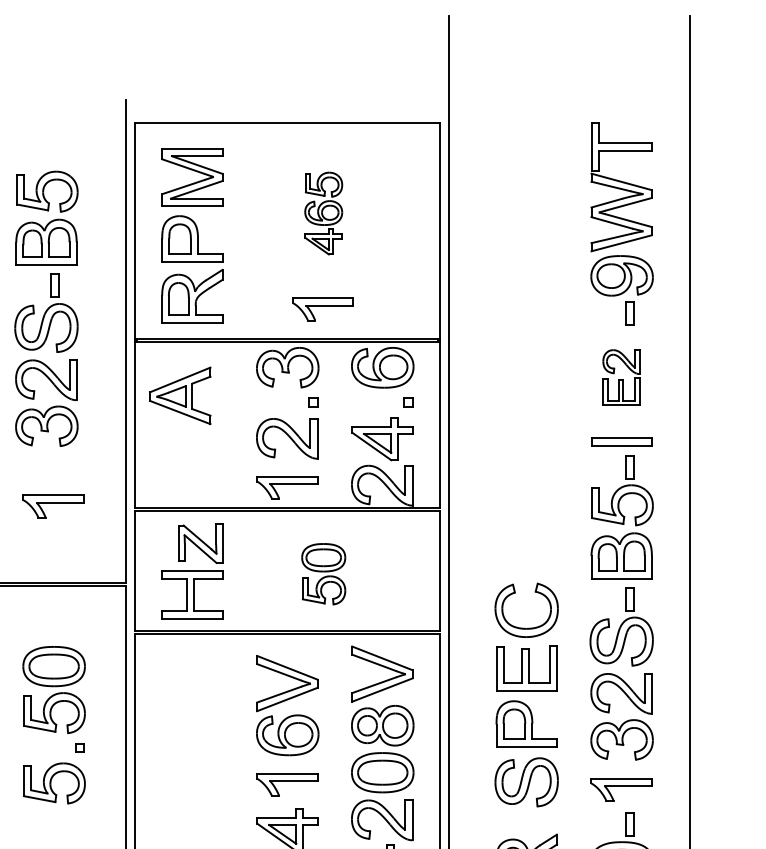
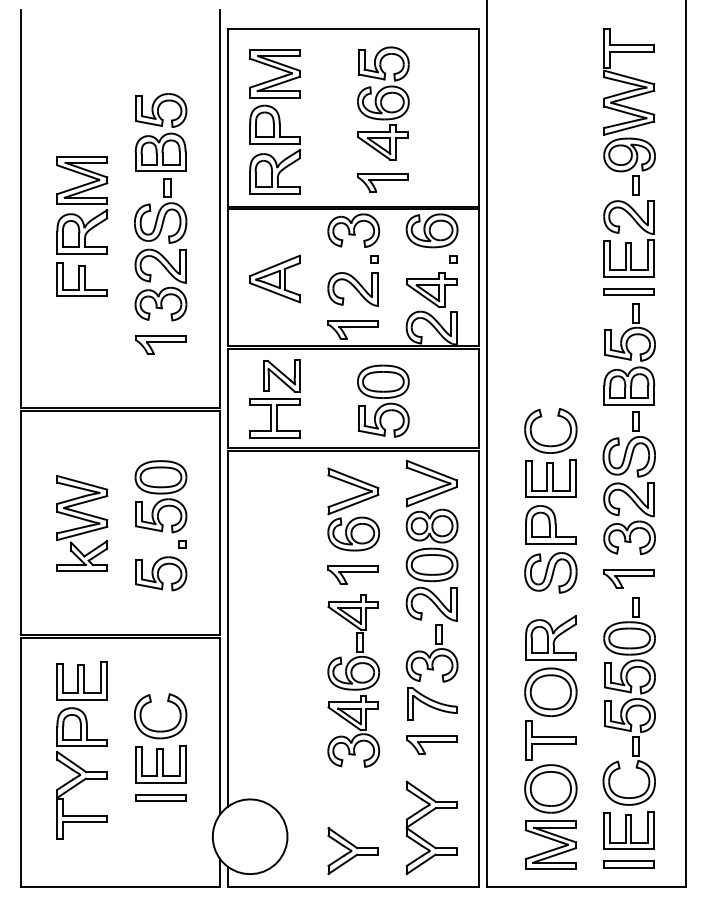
part: (323, 213) -> (383, 103), size x1.67
part: (46, 309) -> (160, 207), moved
part: (620, 377) -> (628, 238), size x1.67
part: (179, 395) -> (274, 278), moved
part: (323, 573) -> (383, 400), size x1.43

